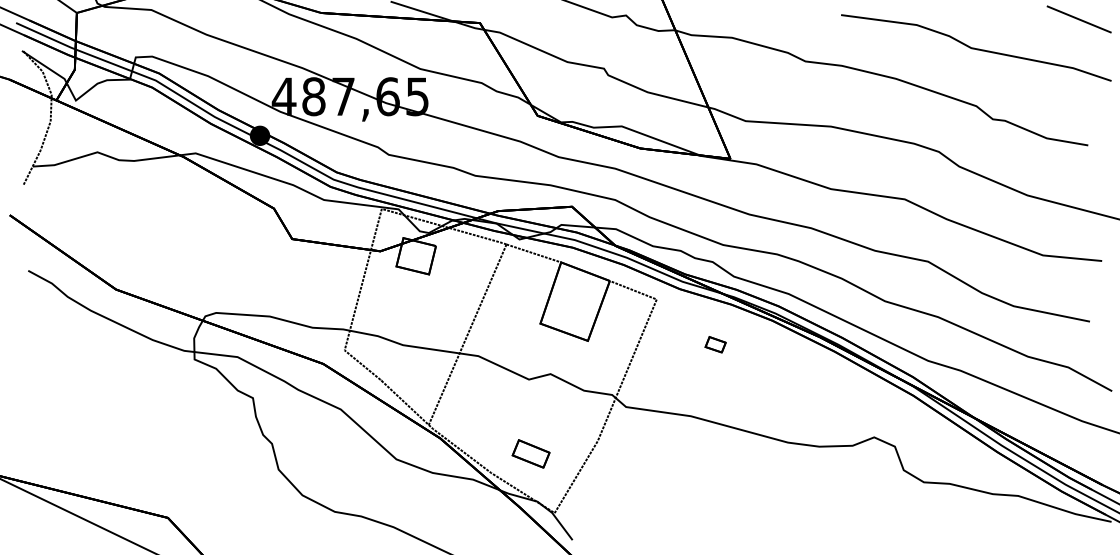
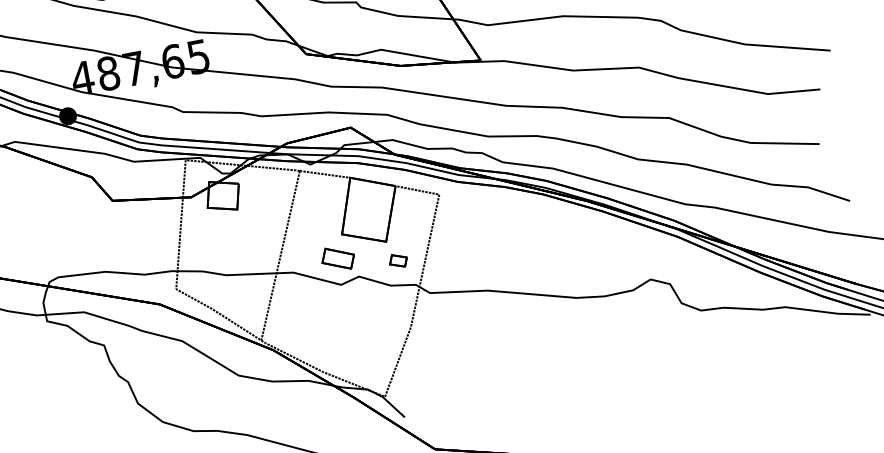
part: (715, 344) -> (398, 260), moved
part: (530, 453) -> (337, 258), moved

